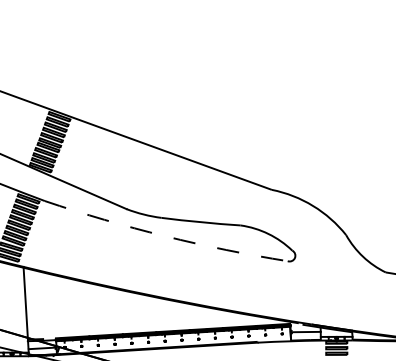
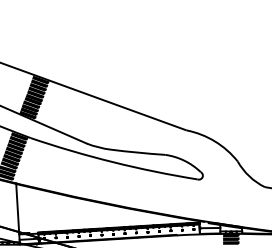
arc: (165, 236) -> (113, 162), dashed -> solid

